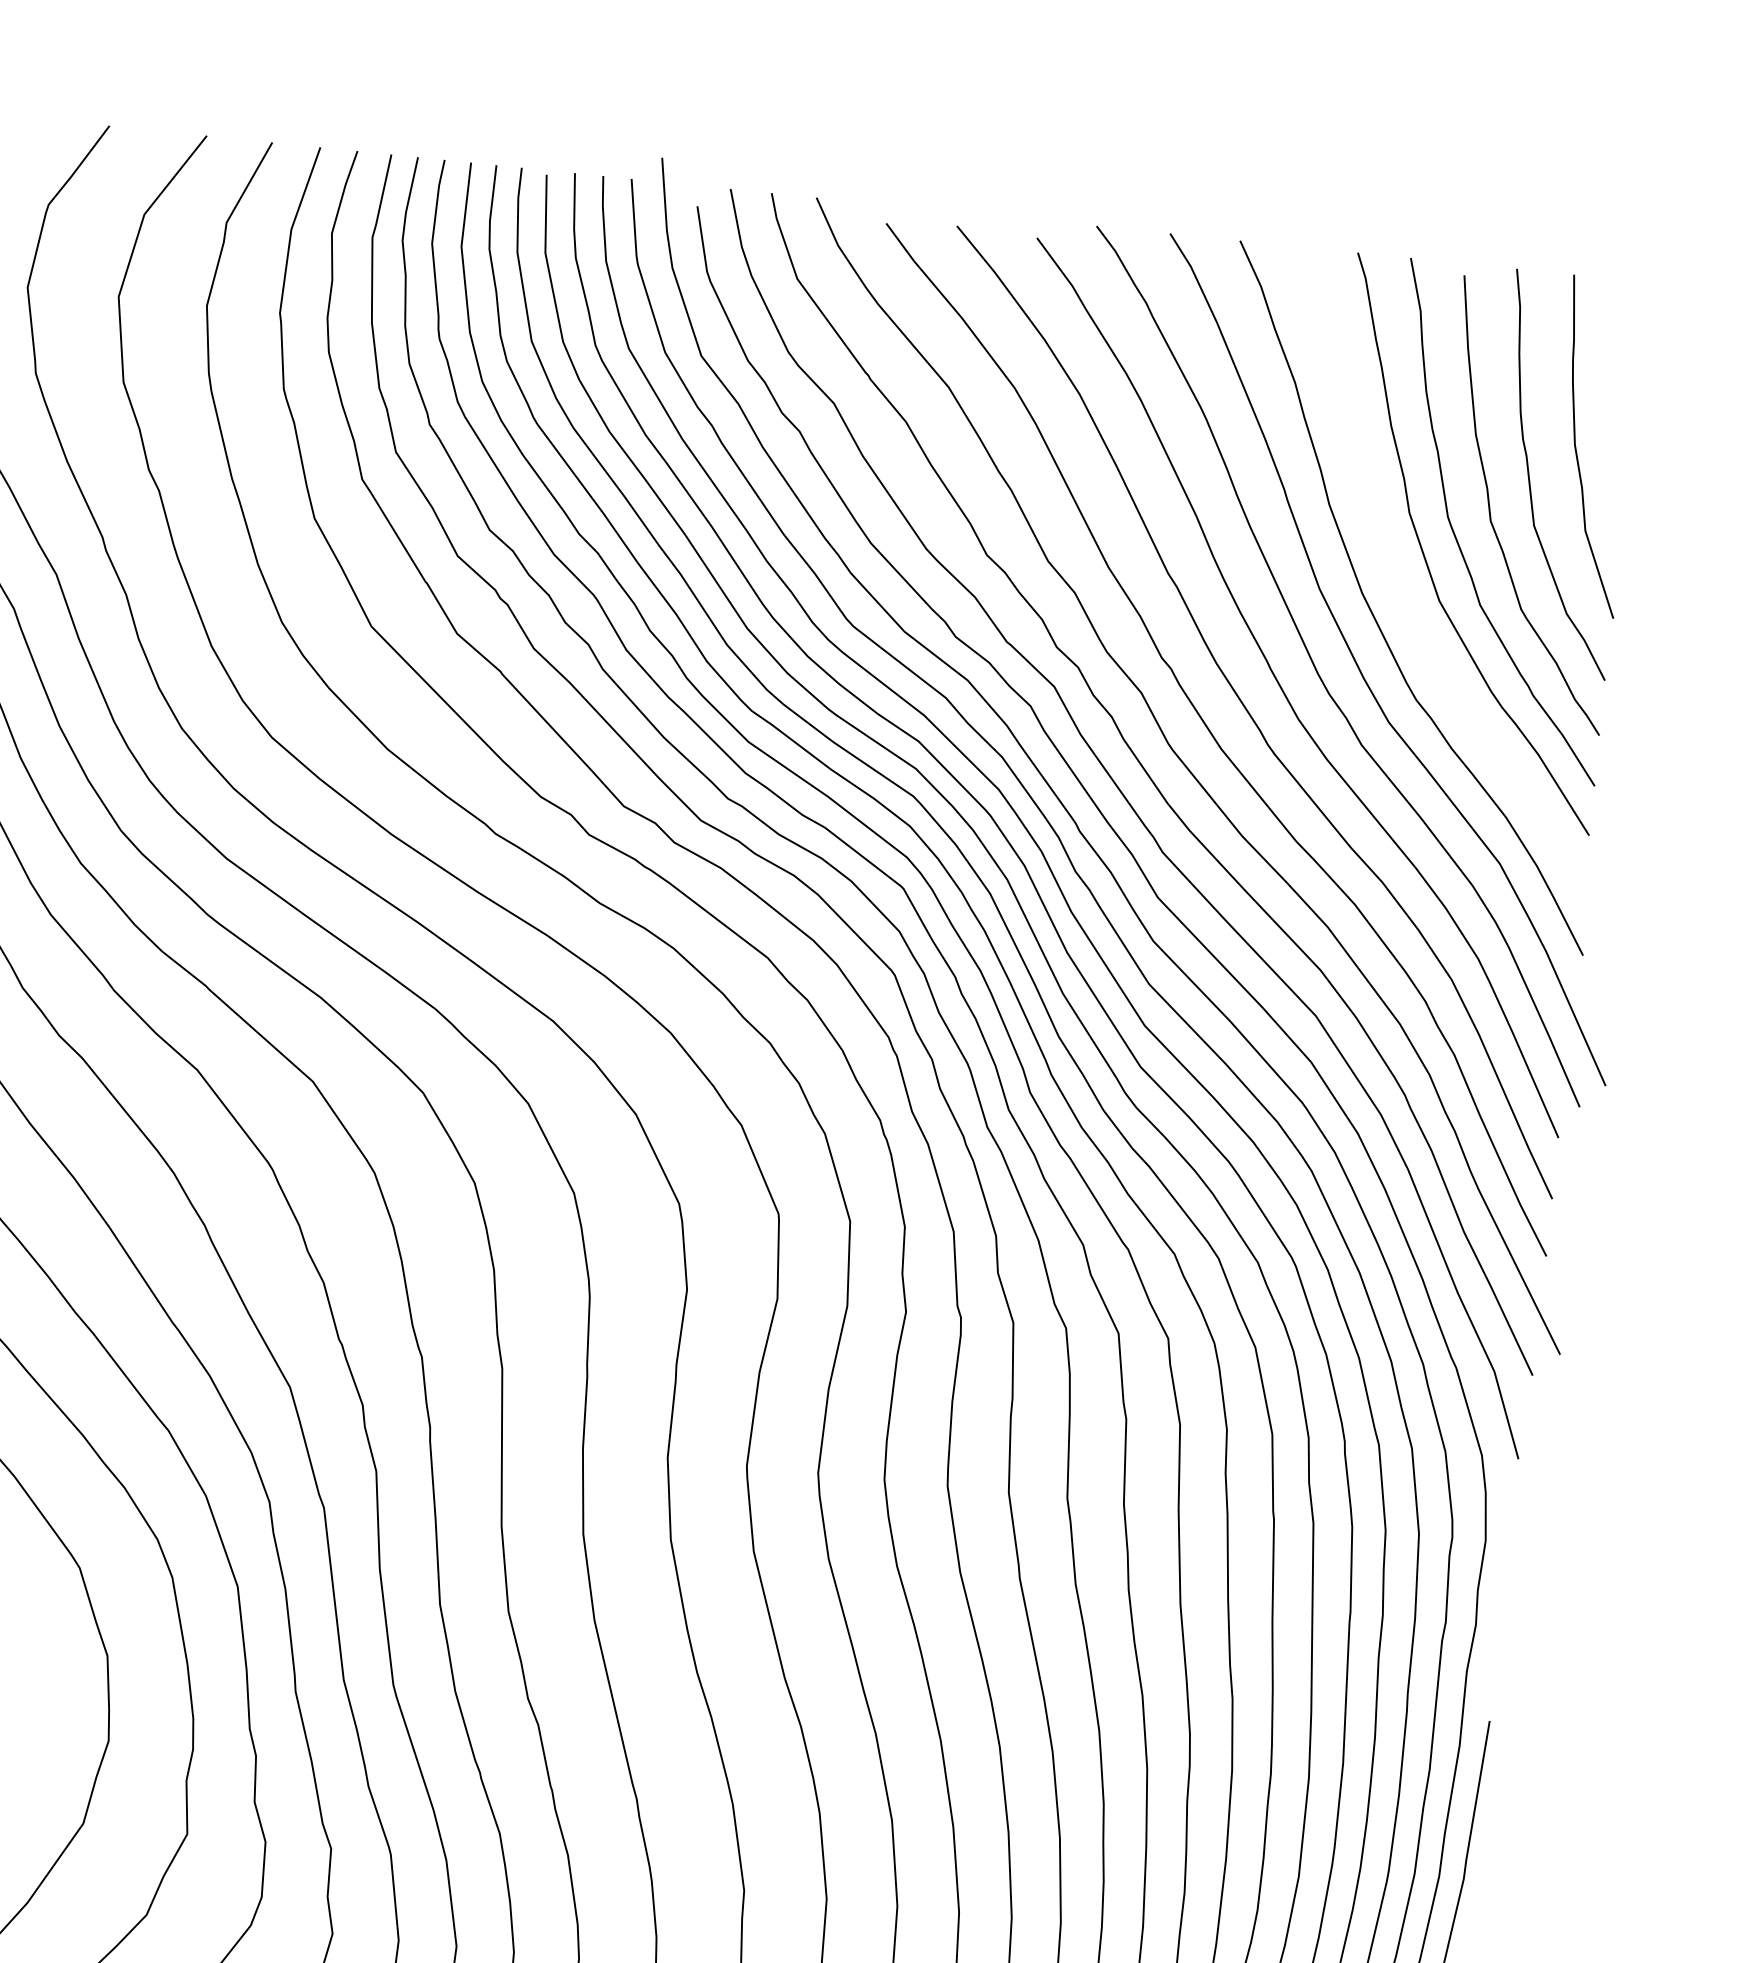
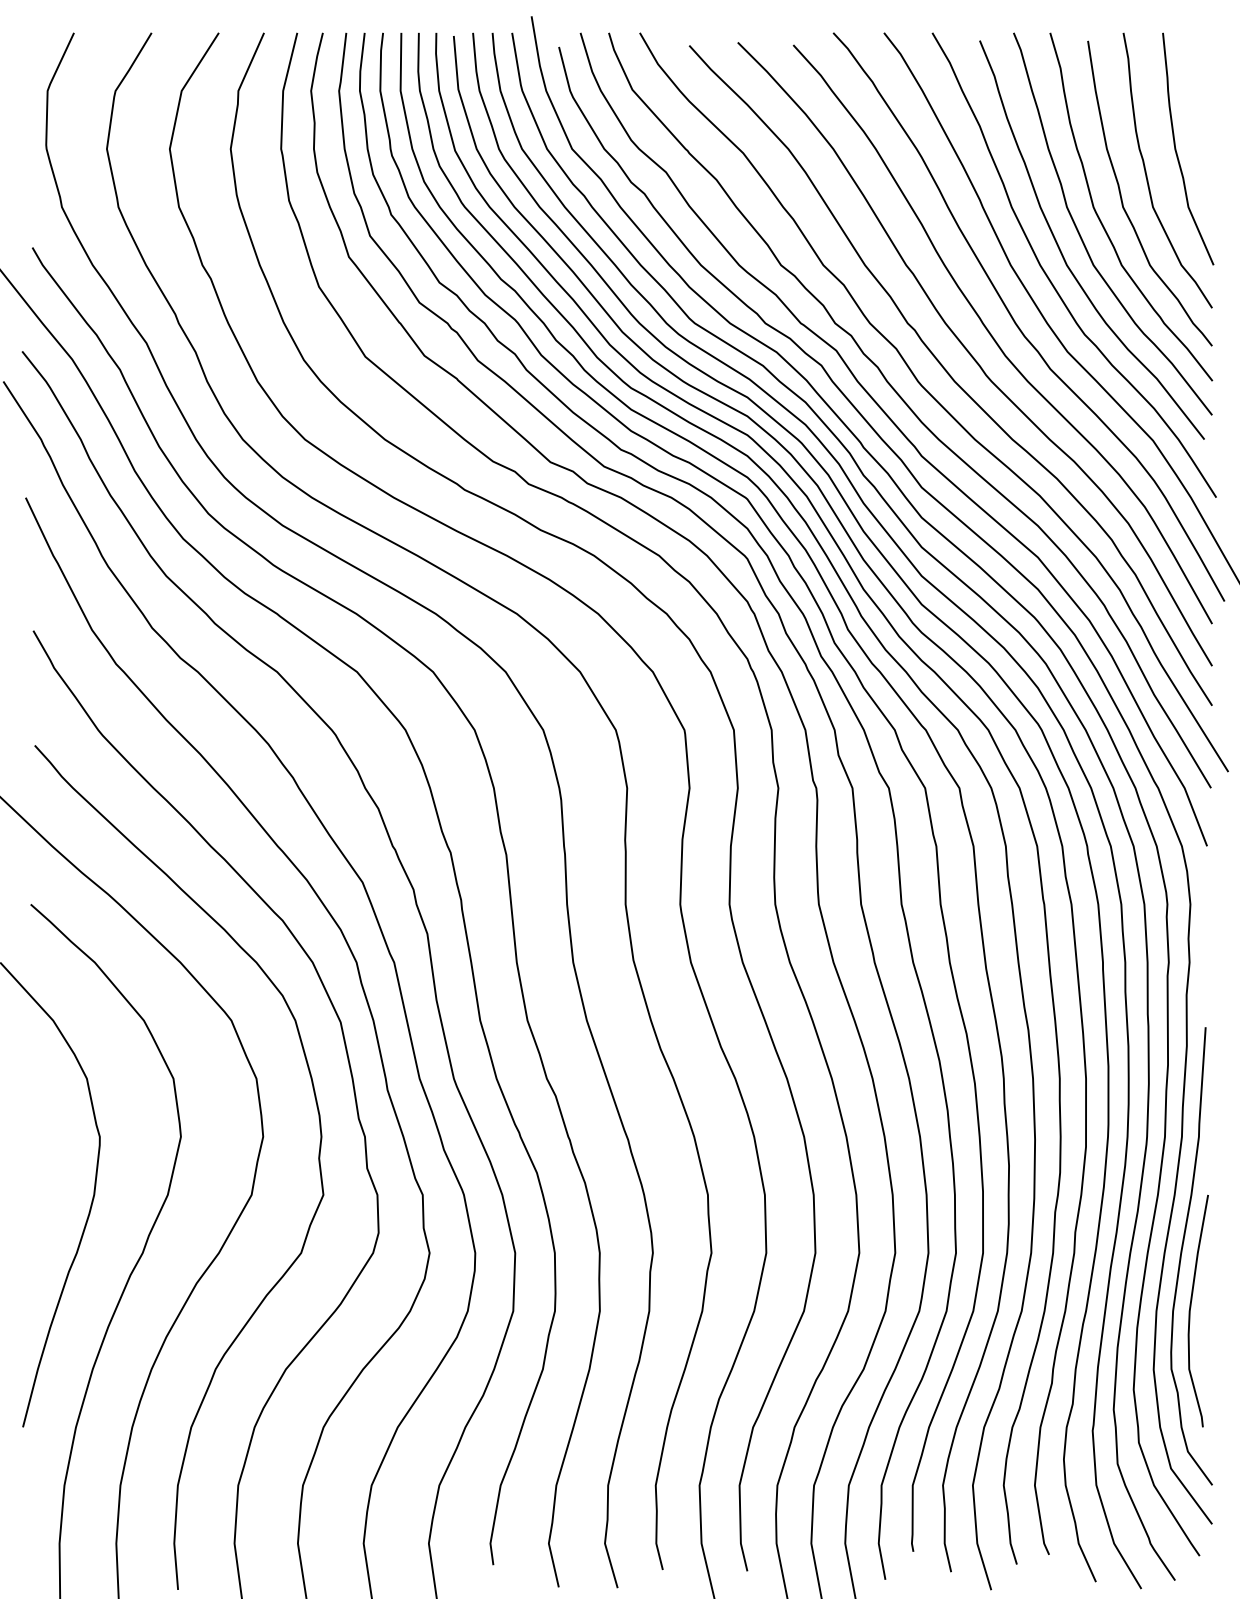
curve: (1396, 577) -> (1062, 252), added

